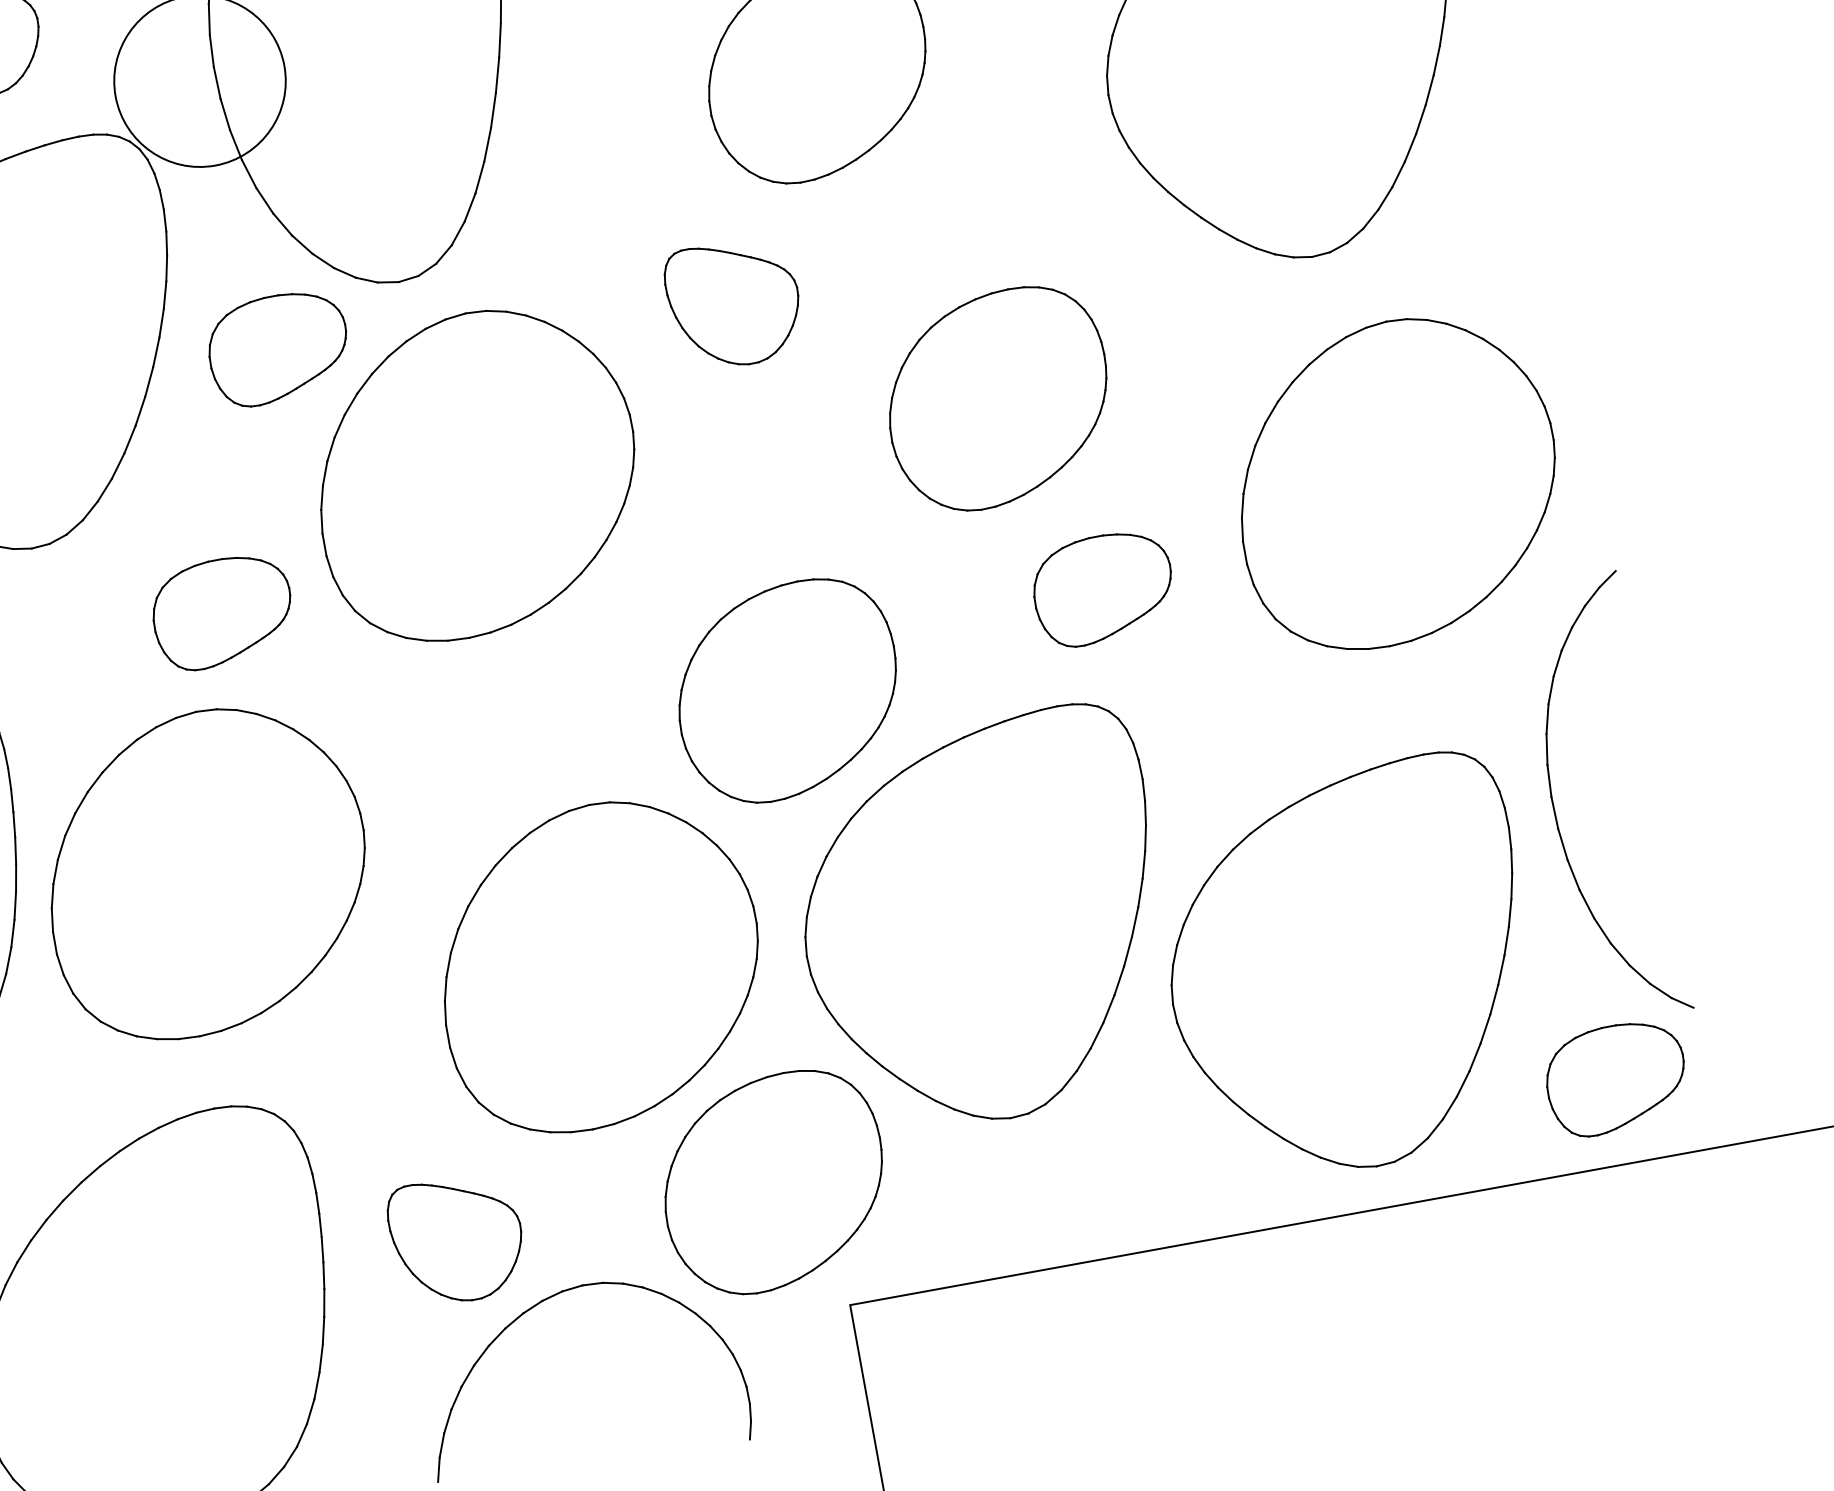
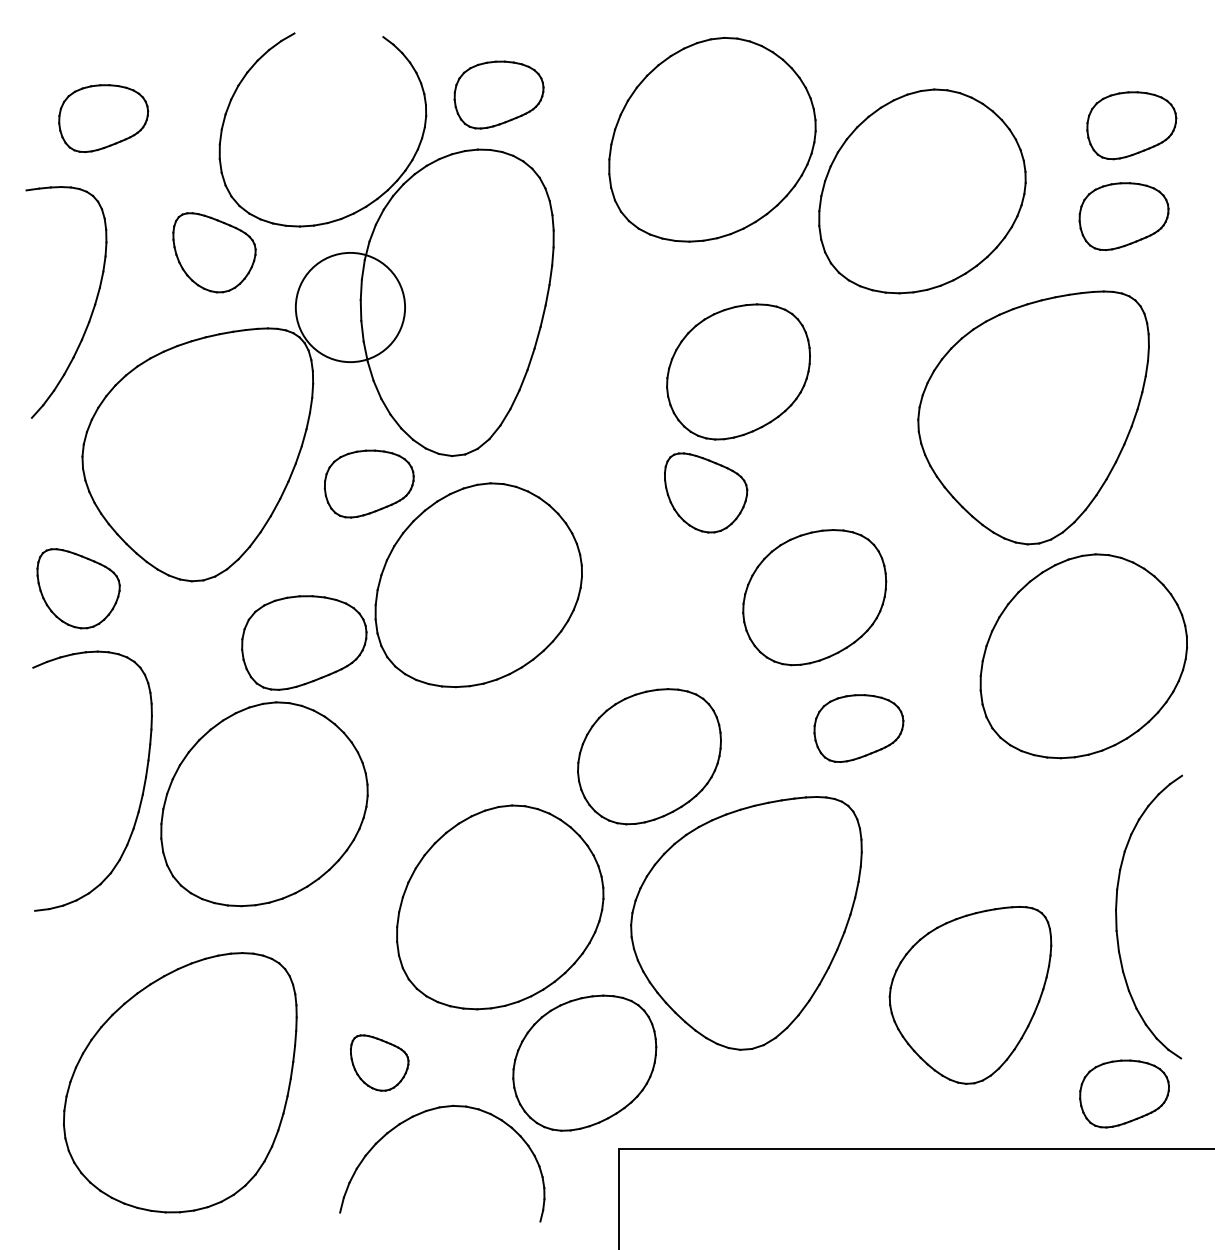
part: (734, 303) -> (706, 492), moved
part: (1396, 482) -> (1083, 656), moved
part: (221, 611) -> (303, 642), size x1.4
part: (1350, 969) -> (970, 995), size x0.7
part: (456, 1239) -> (379, 1062), size x0.7

